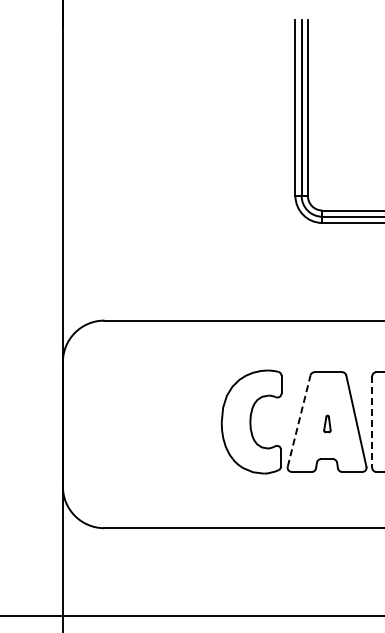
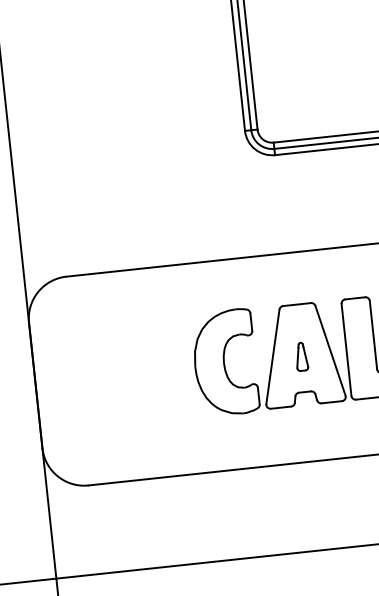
line: (299, 420) -> (273, 356), dashed -> solid
line: (372, 422) -> (346, 350), dashed -> solid
part: (327, 423) -> (301, 356), size x1.67

